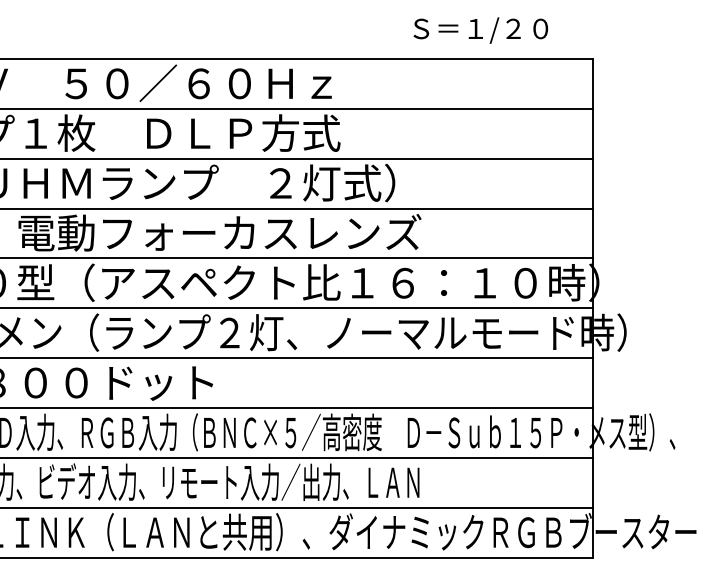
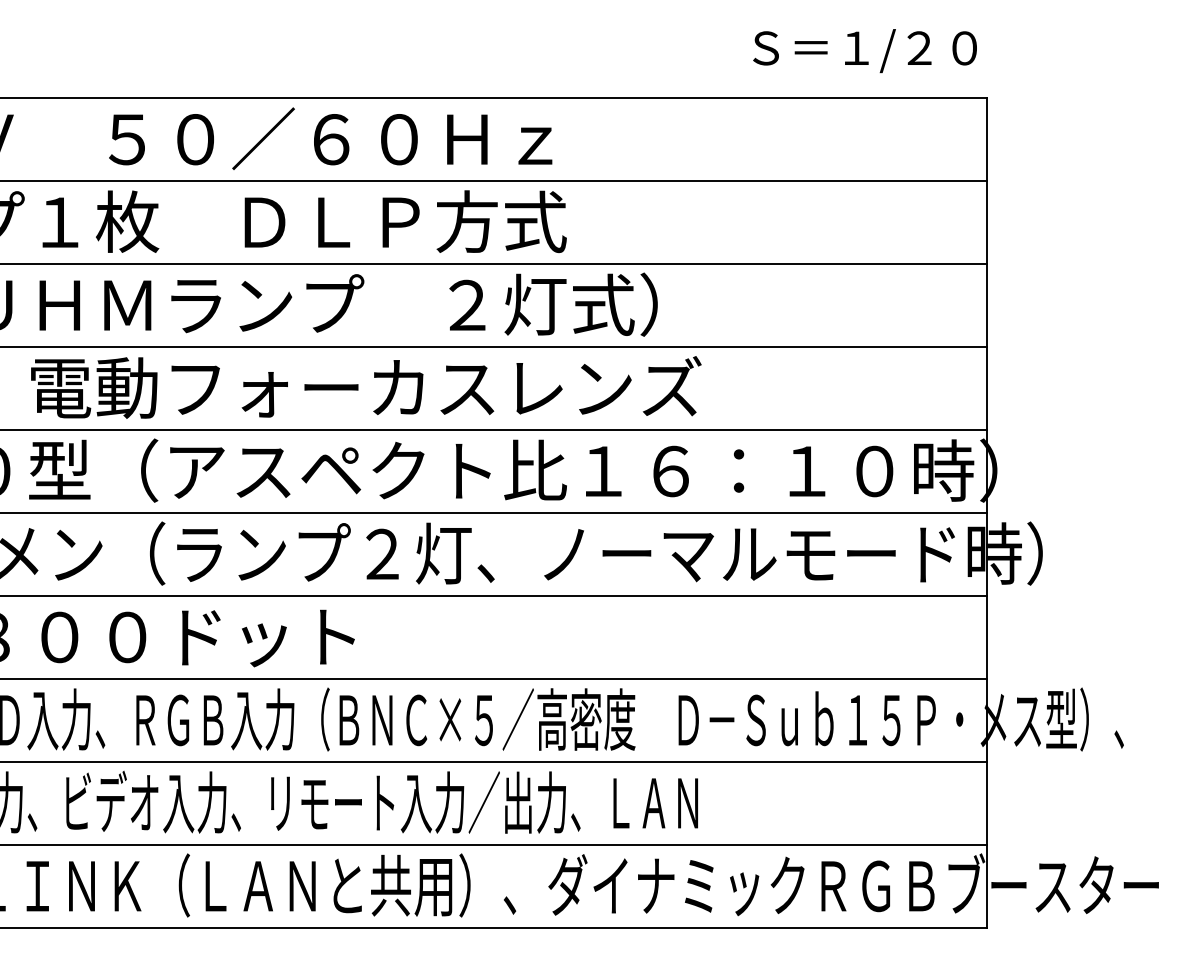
text: (480, 30) -> (864, 50), moved

